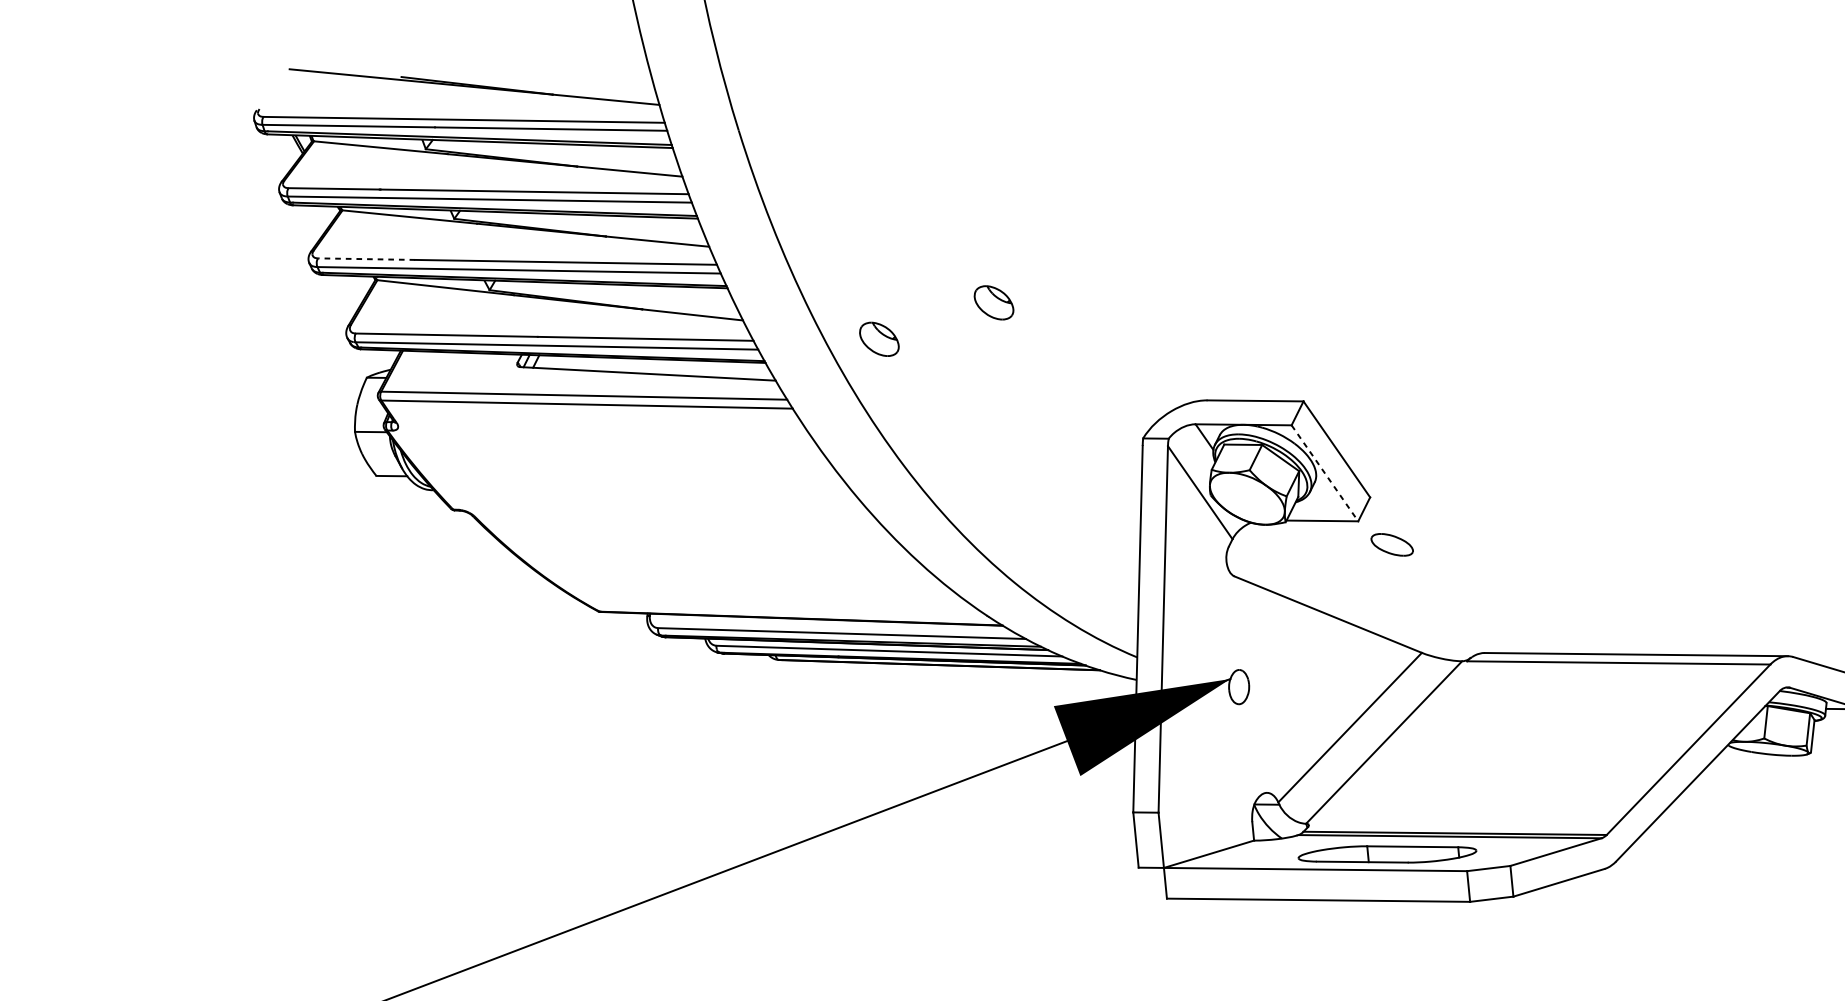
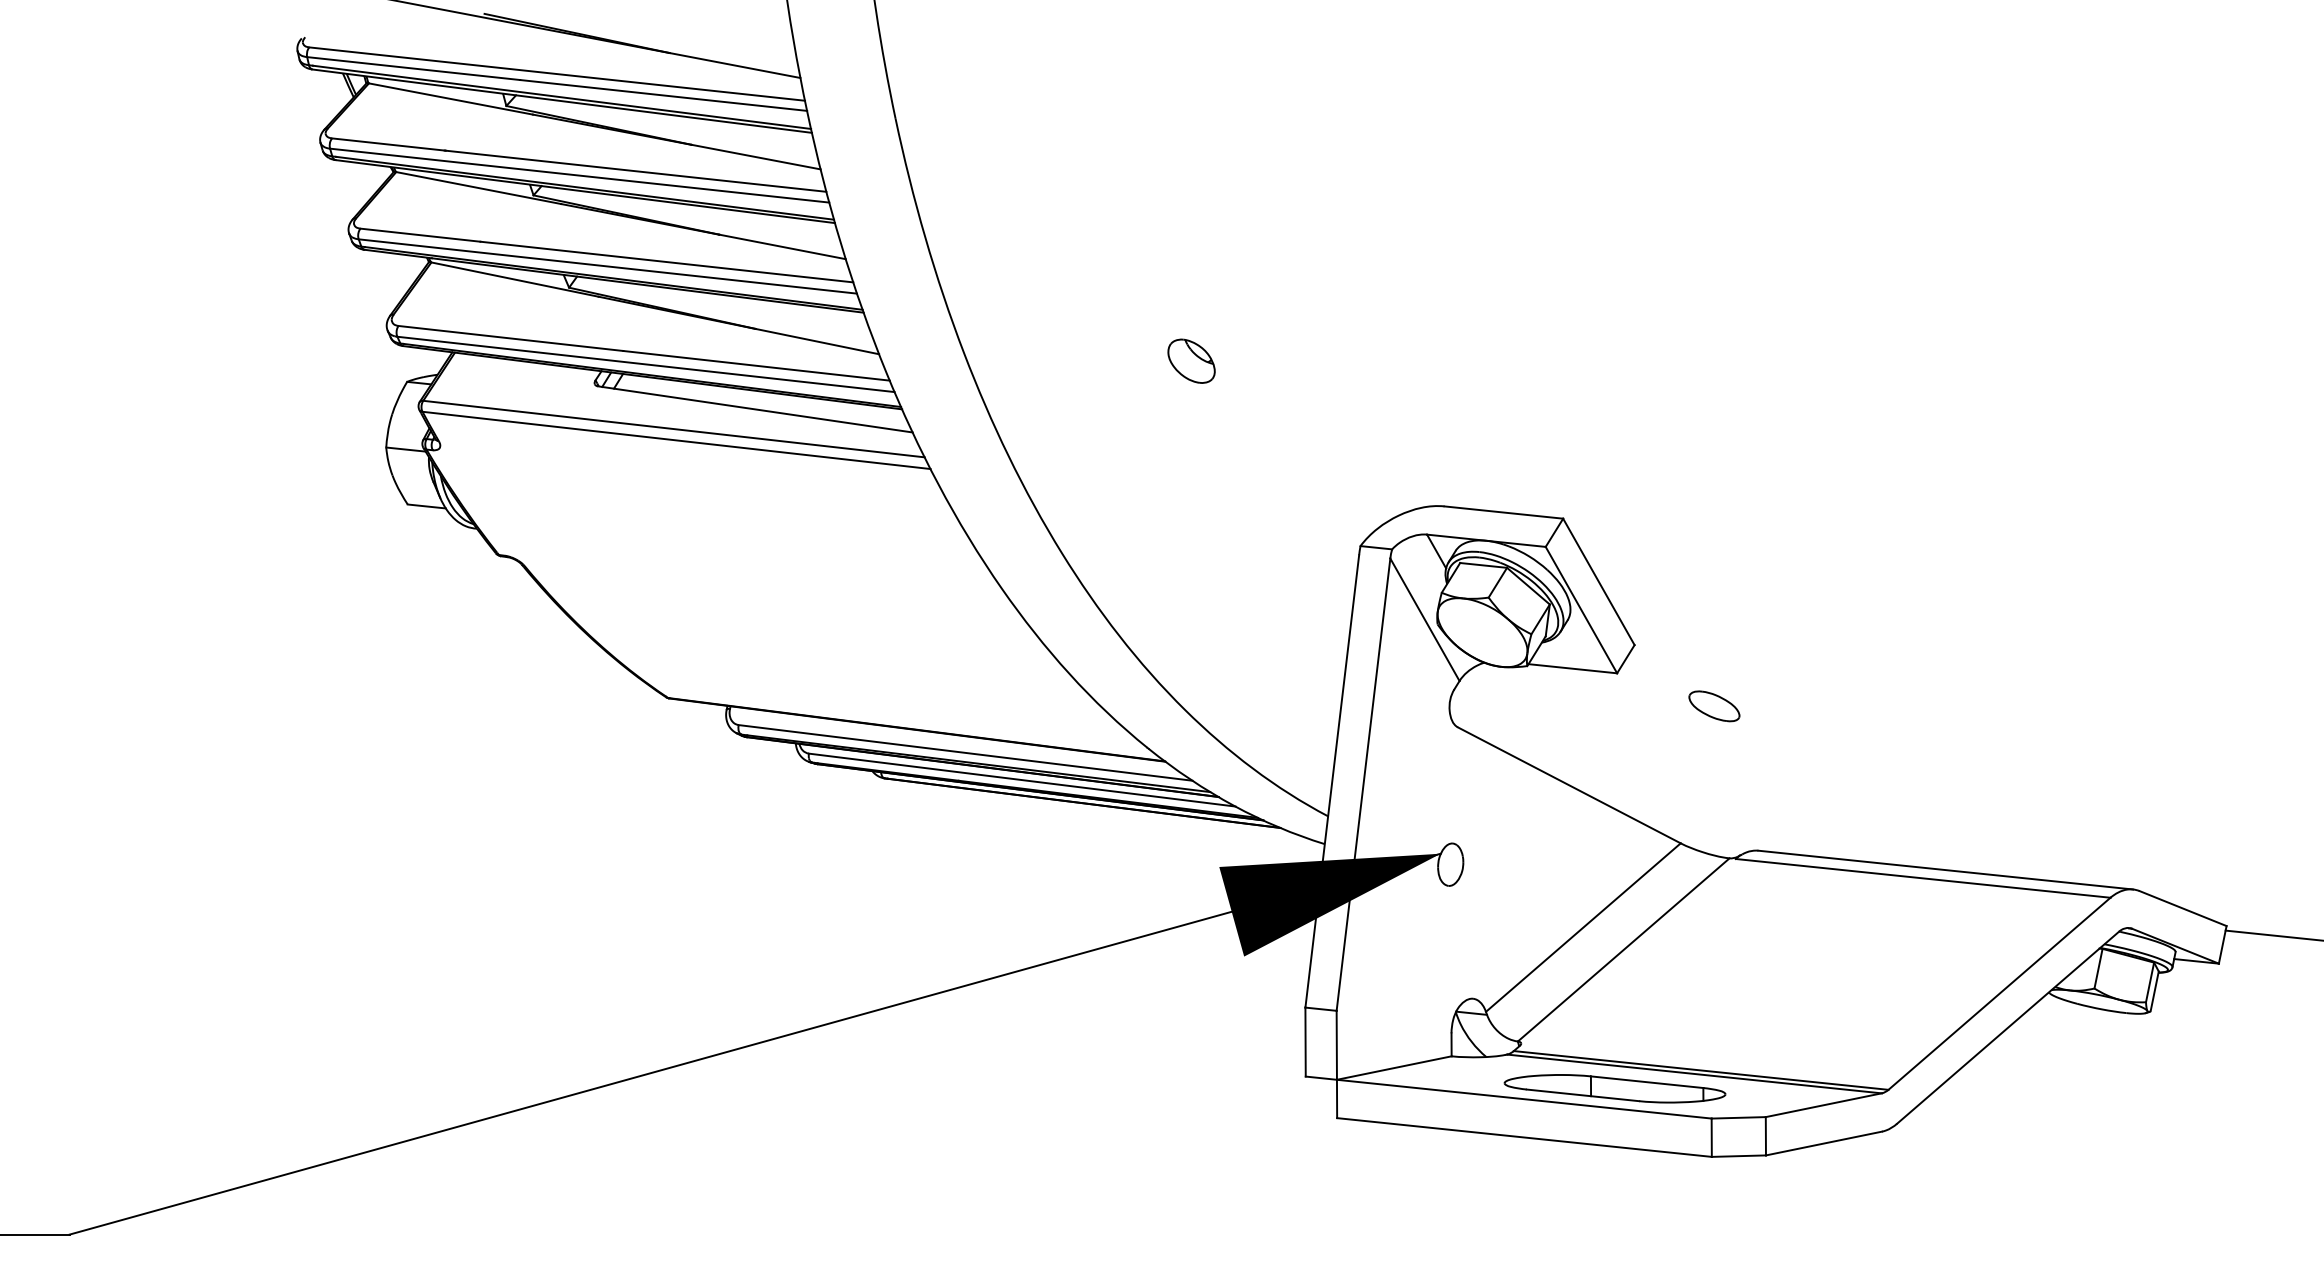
line: (366, 259) -> (420, 235), dashed -> solid
part: (879, 338) -> (1045, 392), removed
line: (1325, 473) -> (1581, 610), dashed -> solid
part: (1392, 544) -> (1714, 706), moved

